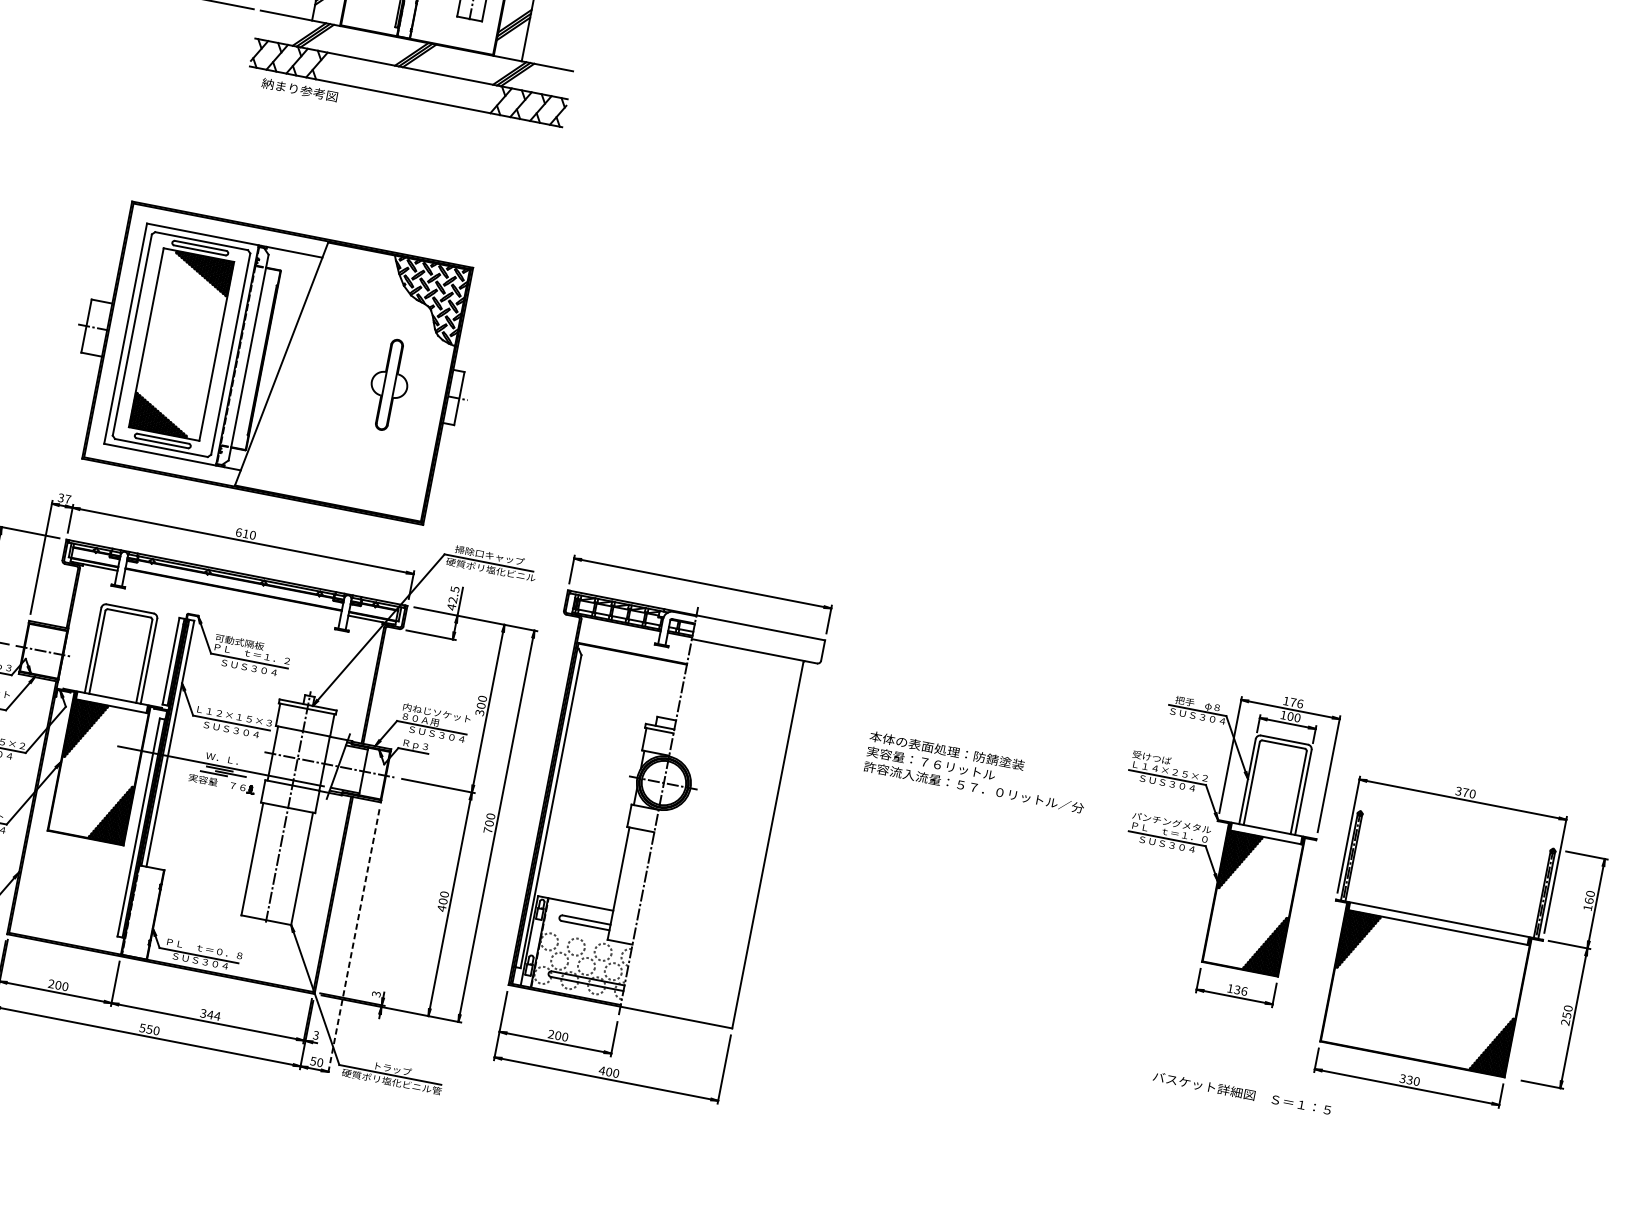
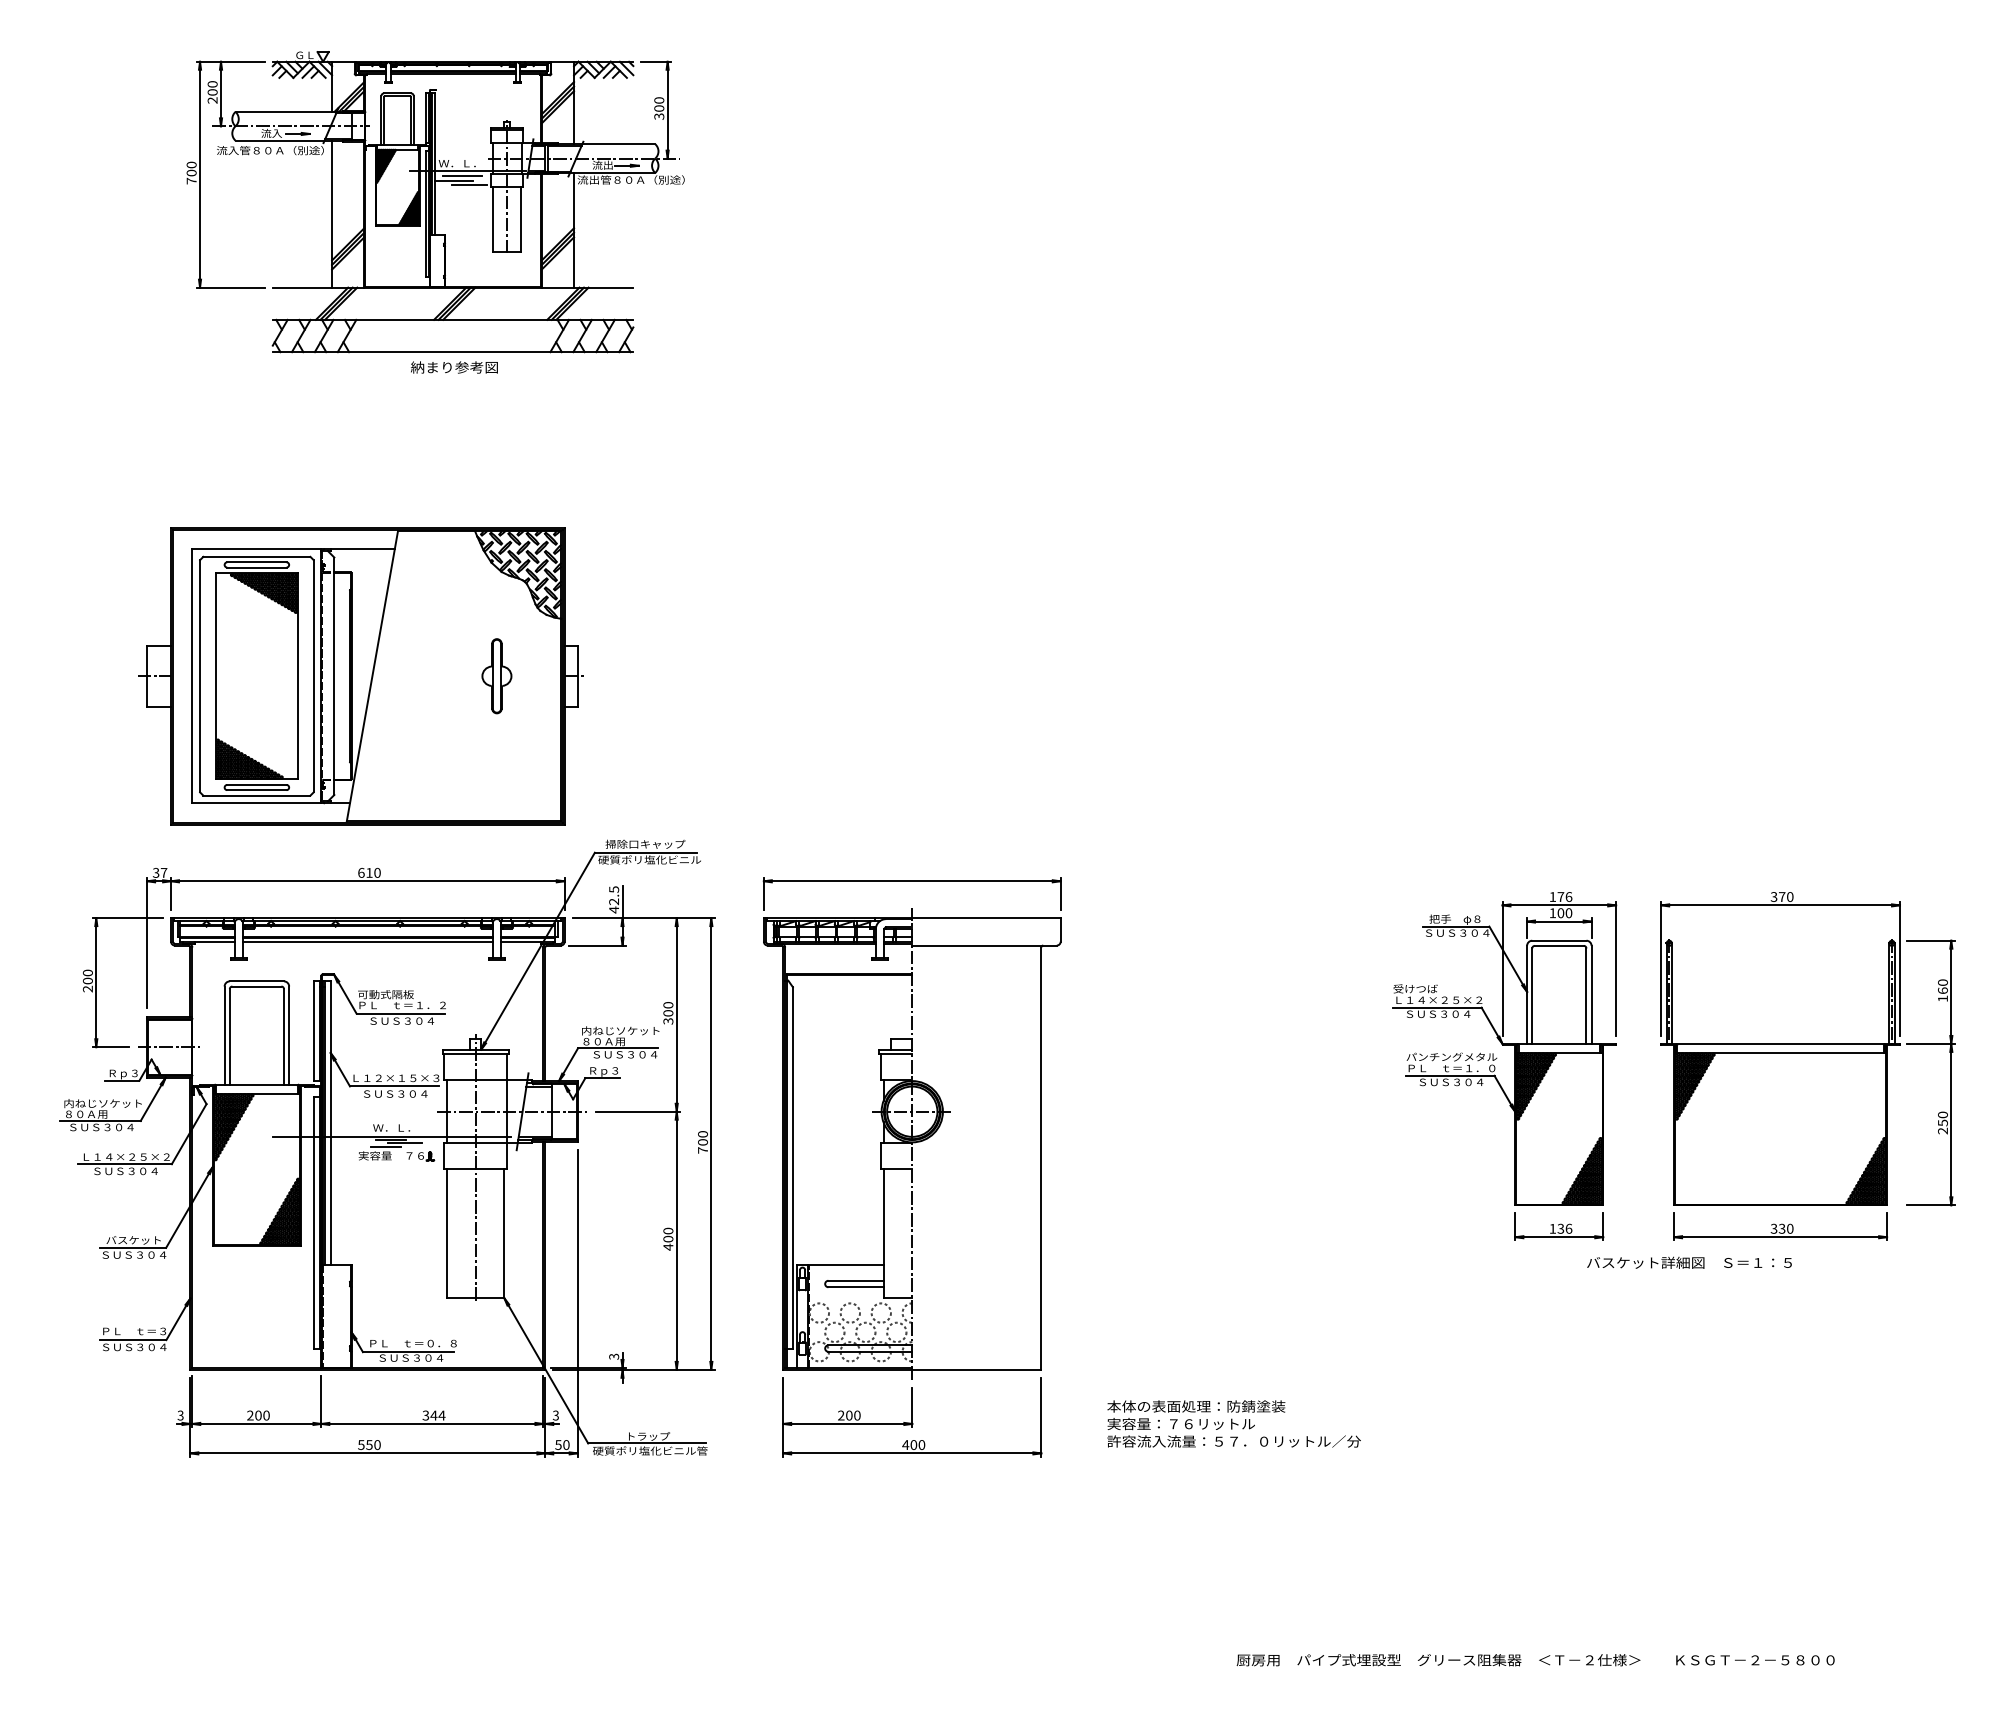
text: (299, 90) -> (454, 367), moved
part: (389, 385) -> (496, 676), size x0.71
line: (232, 592) -> (367, 941), added
text: (976, 771) -> (1233, 1423), moved
part: (653, 831) -> (911, 1167), moved
part: (1207, 839) -> (1495, 1067), moved
line: (353, 941) -> (577, 1303), dashed -> solid
text: (1242, 1093) -> (1689, 1262), moved

